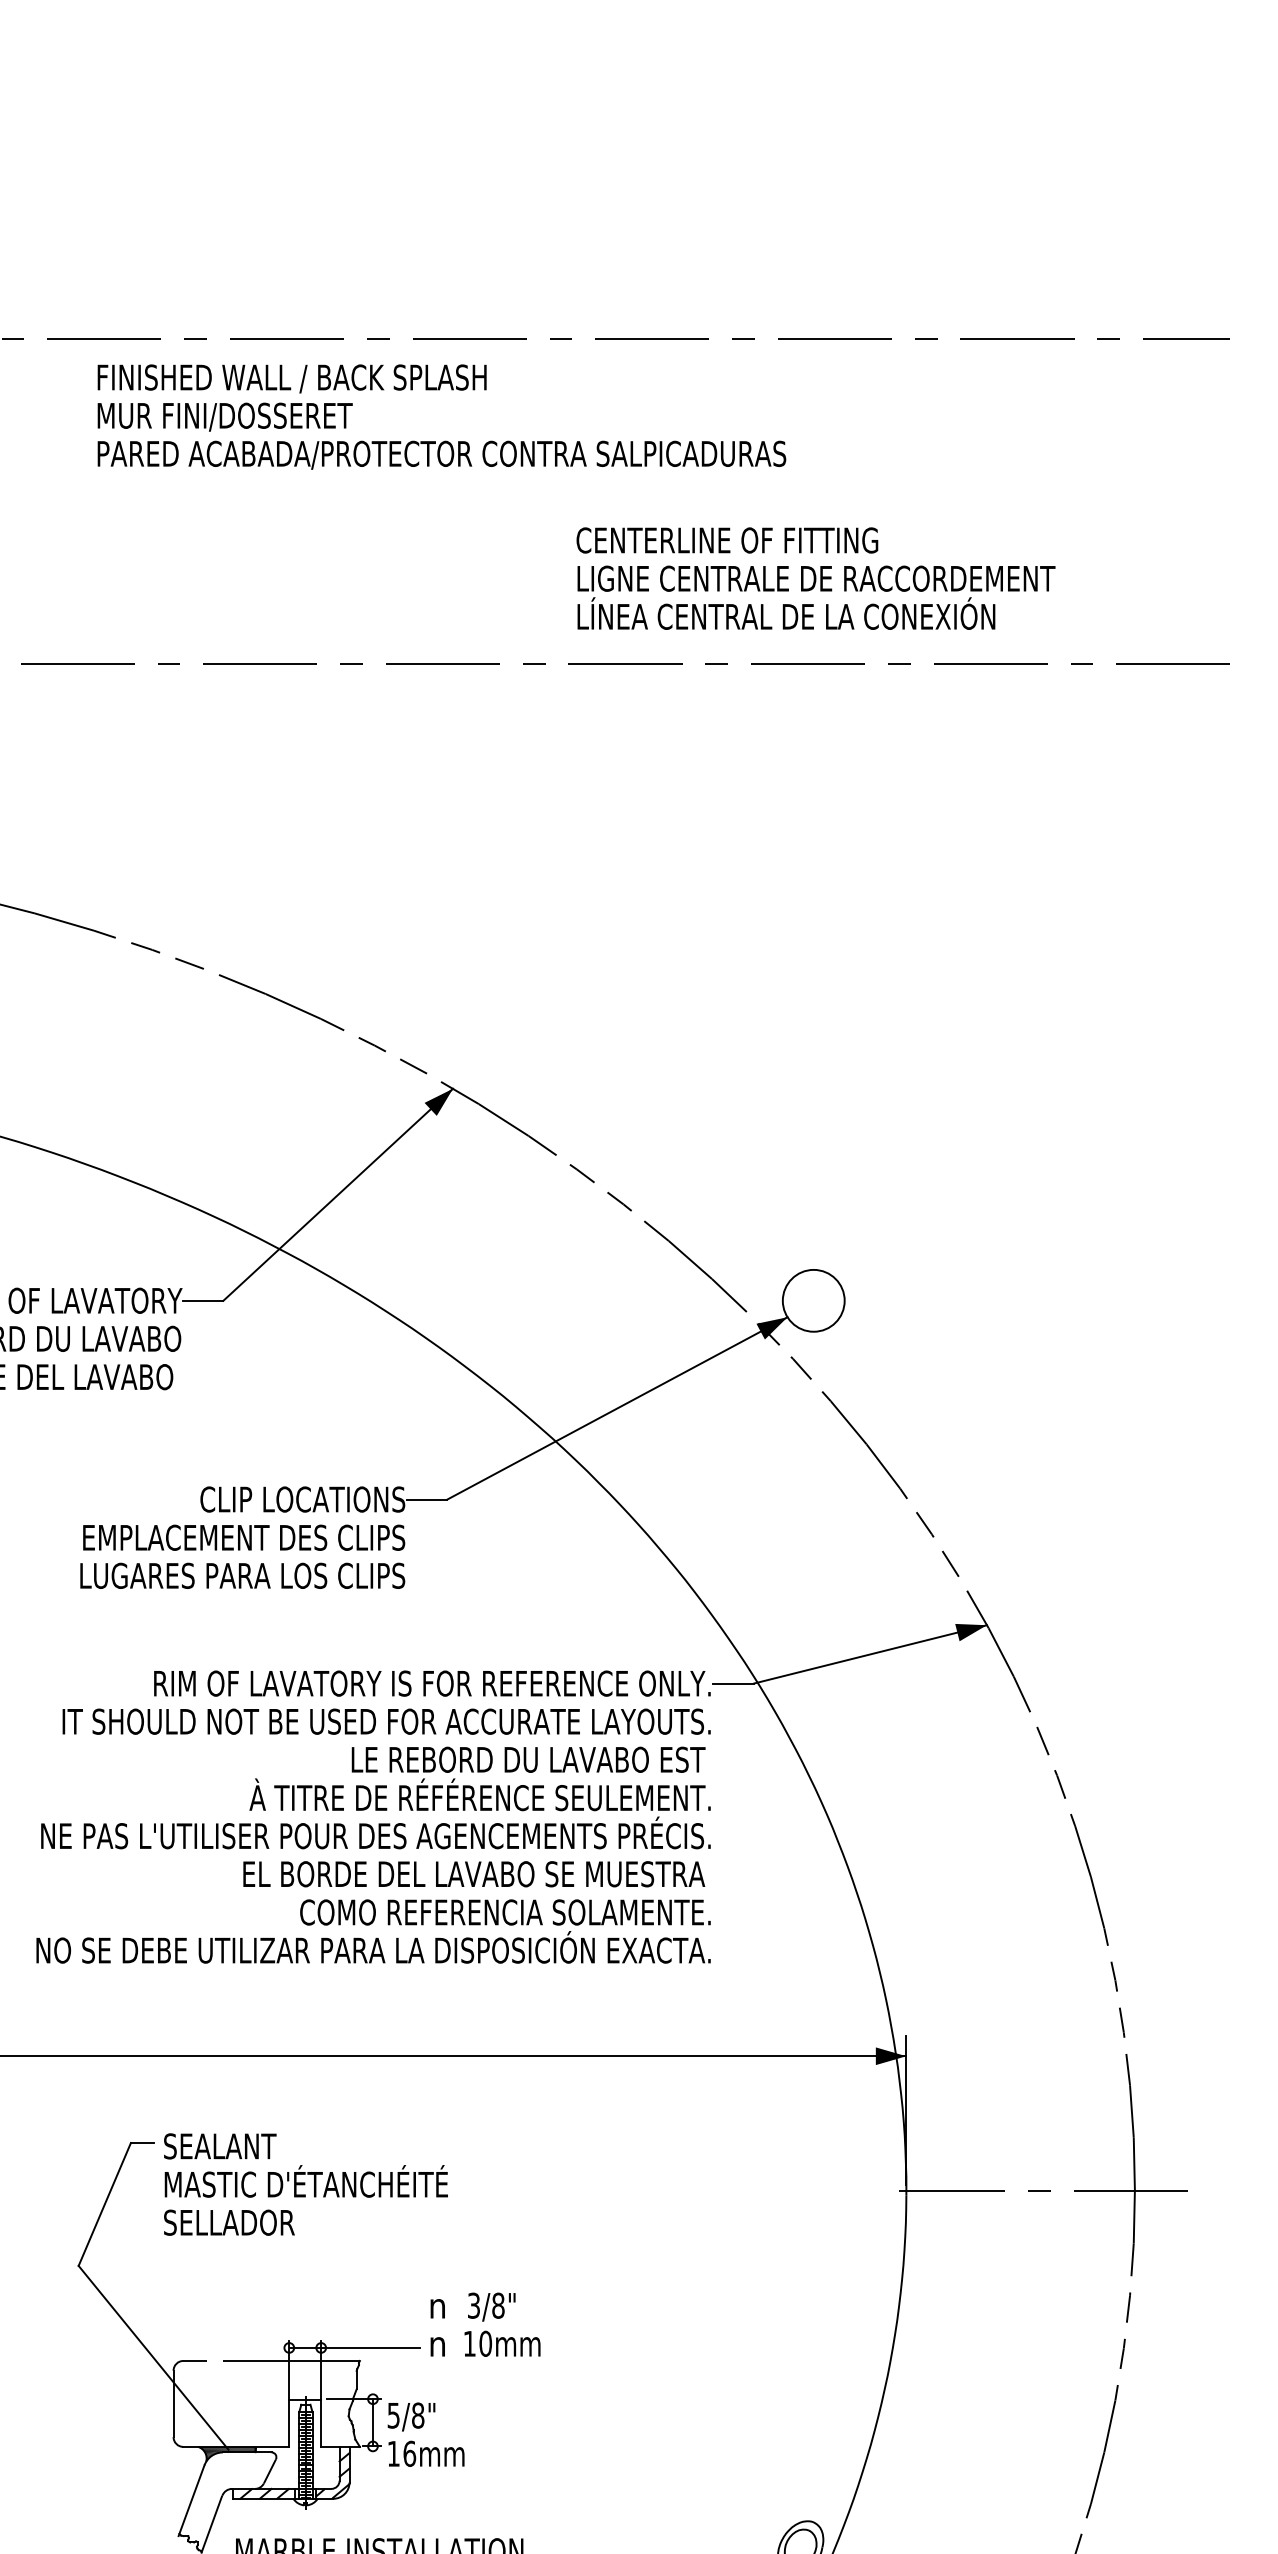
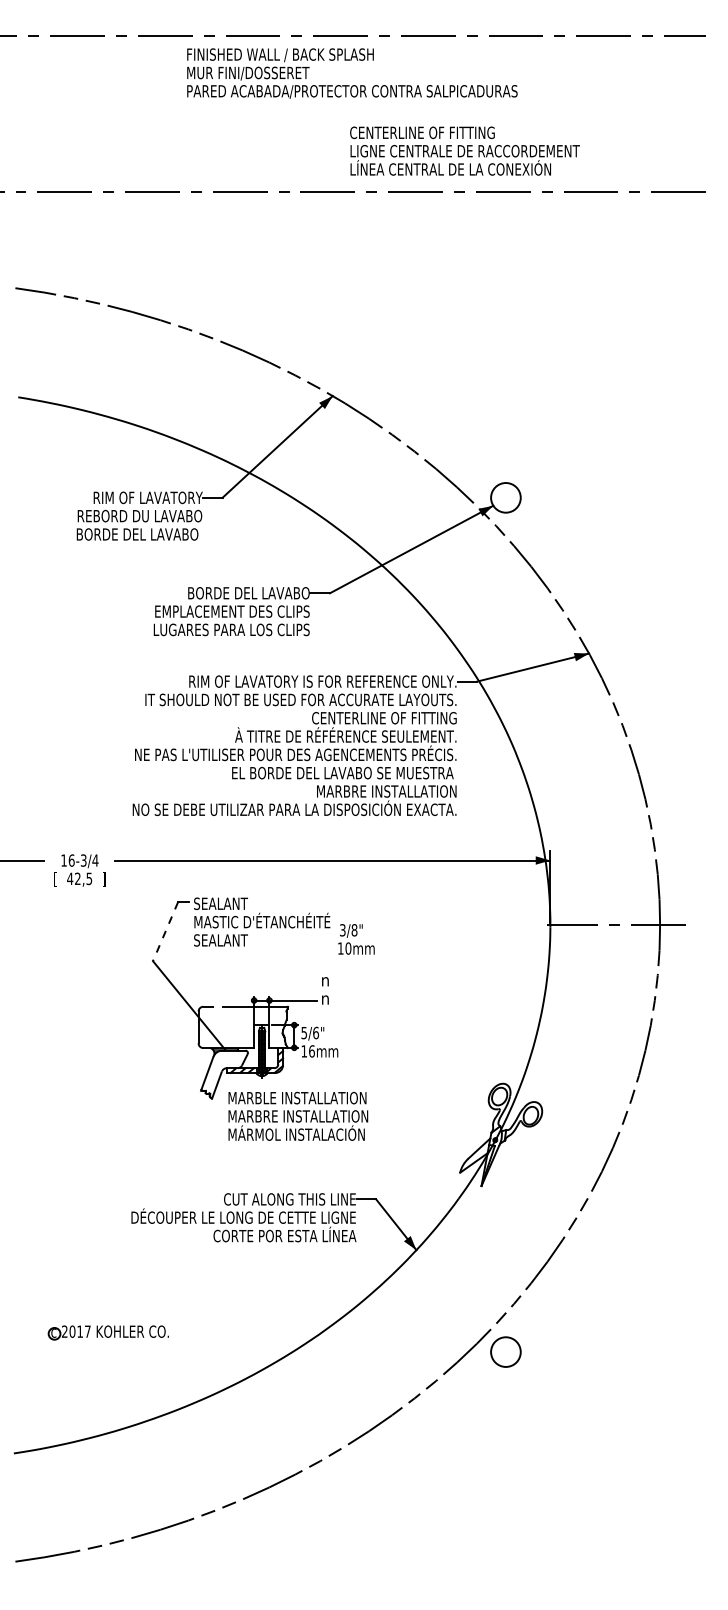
text: (442, 416) -> (352, 73), moved
text: (814, 577) -> (464, 150), moved
text: (277, 1500) -> (248, 593), CLIP LOCATIONS -> BORDE DEL LAVABO
text: (531, 1760) -> (370, 718), LE REBORD DU LAVABO EST -> CENTERLINE OF FITTING
text: (504, 1912) -> (357, 791), COMO REFERENCIA SOLAMENTE. -> MARBRE INSTALLATION
line: (104, 2206) -> (165, 932), solid -> dashed
text: (244, 2222) -> (232, 940), SELLADOR -> SEALANT
text: (502, 2324) -> (356, 939), moved
text: (417, 2414) -> (315, 1032), 5/8" -> 5/6"

